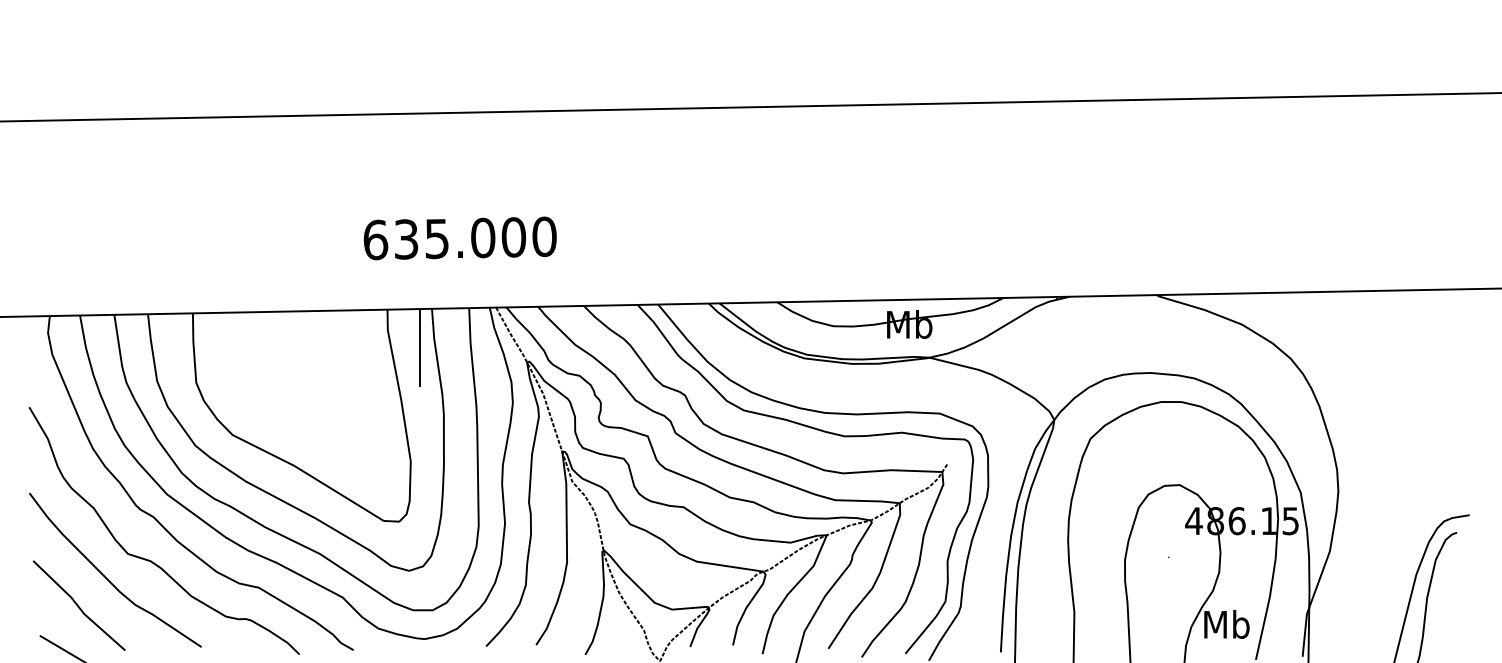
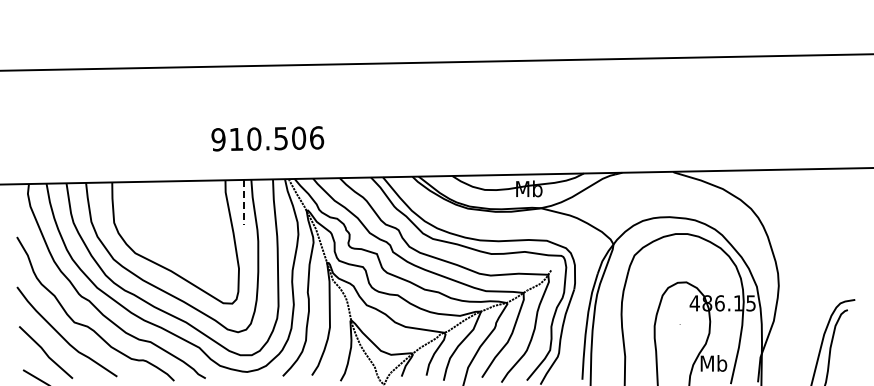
text: (459, 237) -> (267, 138), 635.000 -> 910.506
line: (420, 347) -> (244, 202), solid -> dashed

